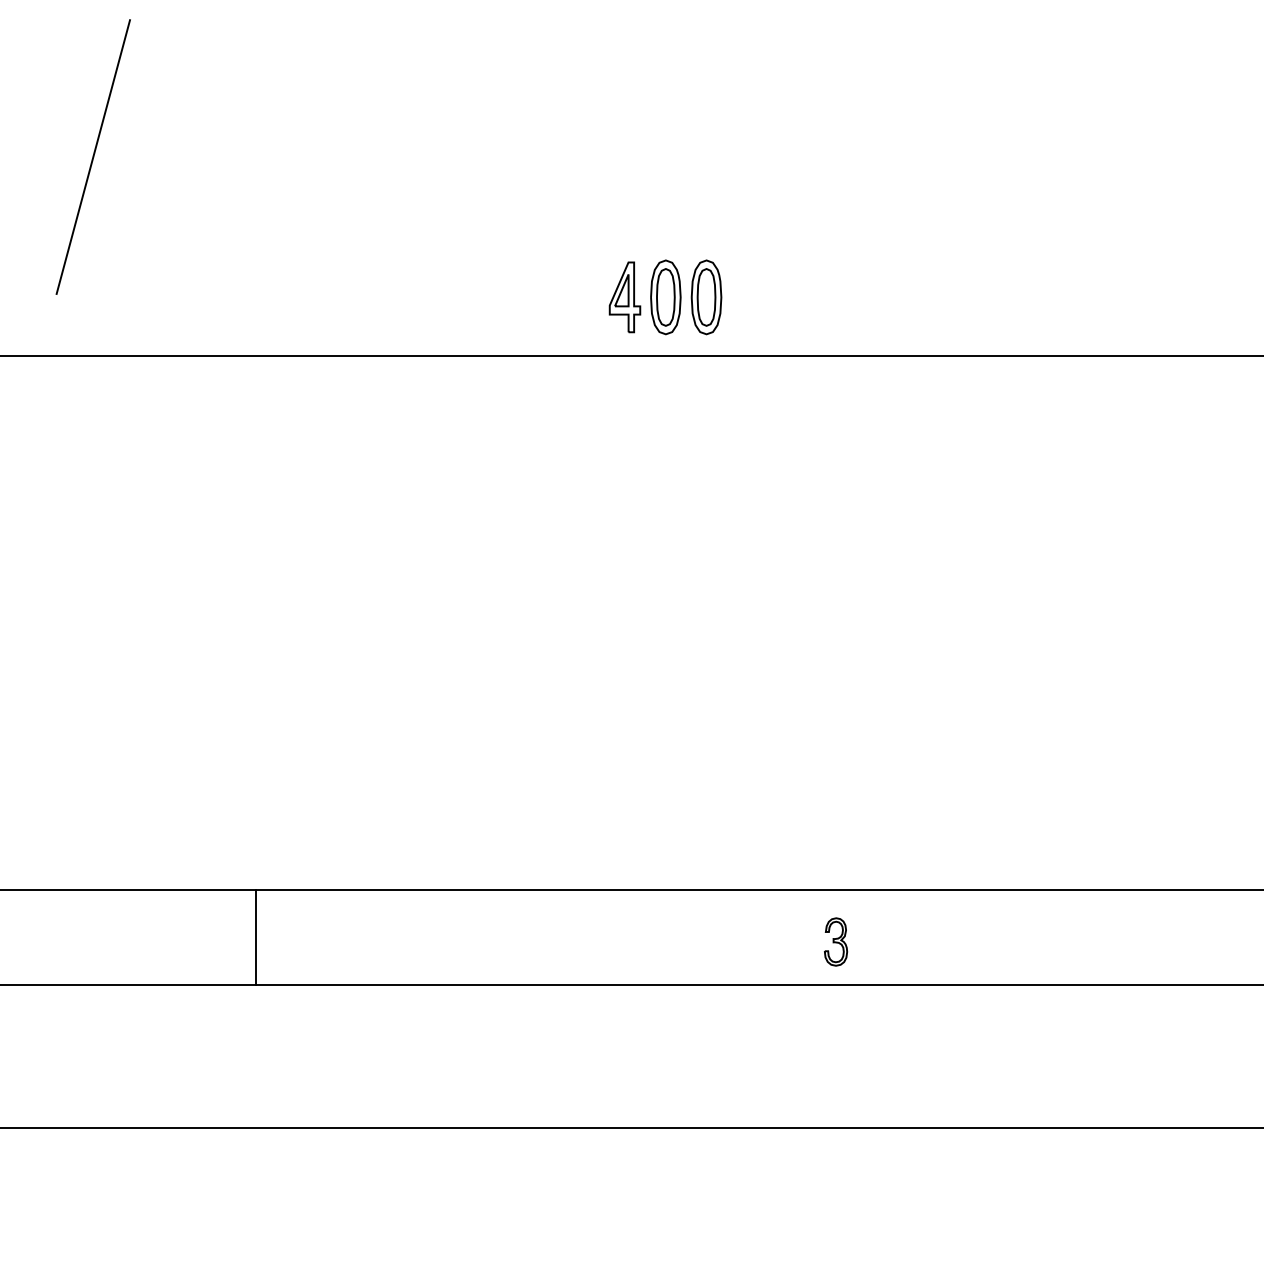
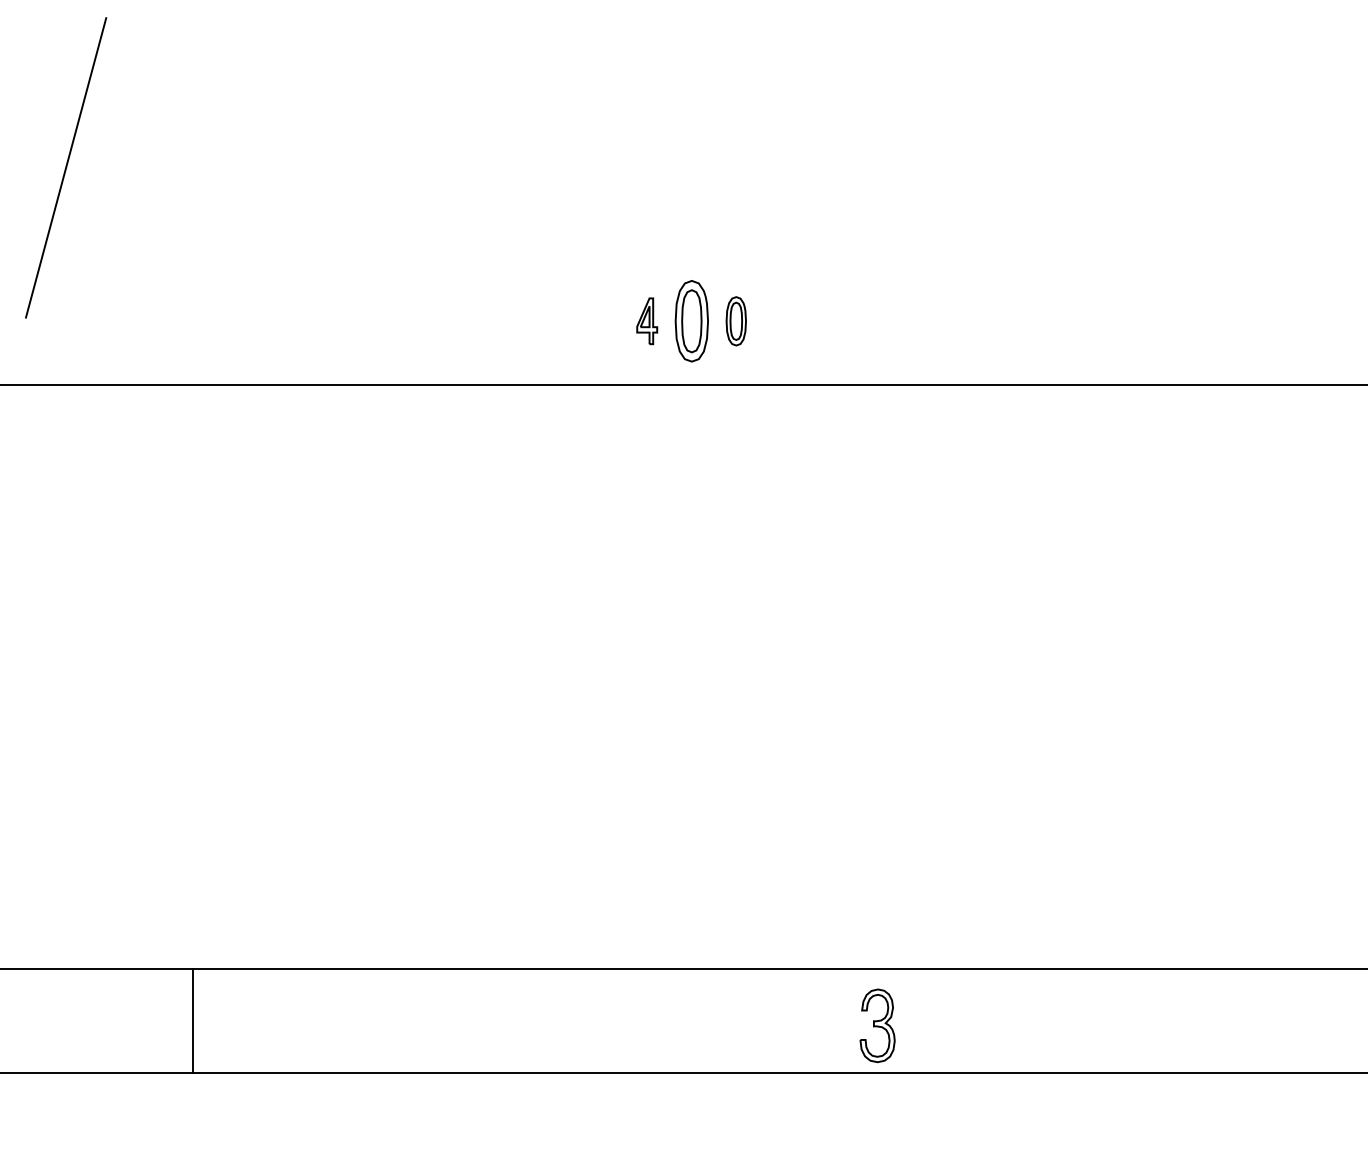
part: (624, 297) -> (646, 321), size x0.6
part: (706, 297) -> (736, 321), size x0.6
line: (255, 937) -> (193, 1020), moved
part: (836, 941) -> (878, 1025), size x1.4

